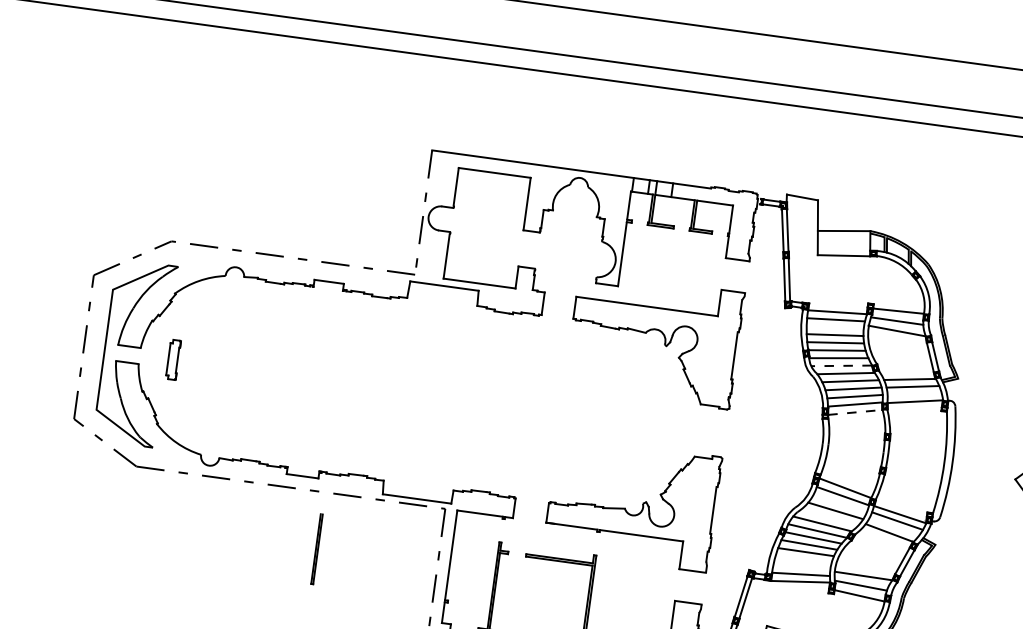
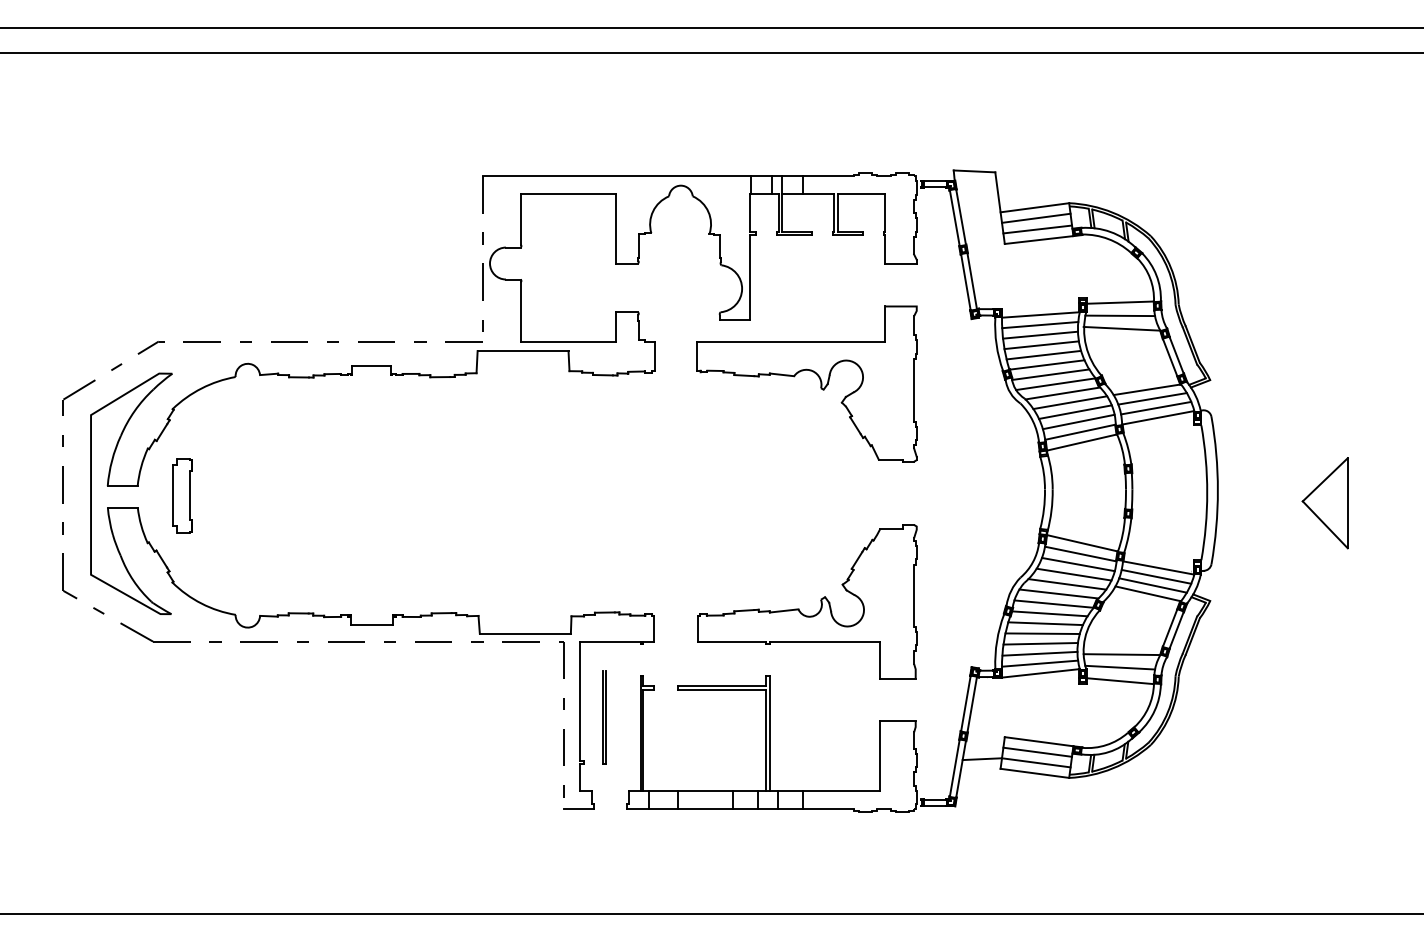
line: (844, 238) -> (1036, 217), added
line: (843, 247) -> (1037, 229), added
line: (835, 326) -> (1040, 334), added
part: (173, 359) -> (182, 495), size x1.43
line: (841, 366) -> (1055, 384), dashed -> solid
line: (915, 393) -> (1156, 407), added
line: (855, 412) -> (1081, 442), dashed -> solid
line: (840, 503) -> (1078, 564), added
line: (829, 517) -> (1067, 584), added
line: (893, 527) -> (1152, 585), added
line: (316, 549) -> (603, 717), moved
line: (803, 559) -> (1040, 643), added
line: (801, 566) -> (1039, 653), added

